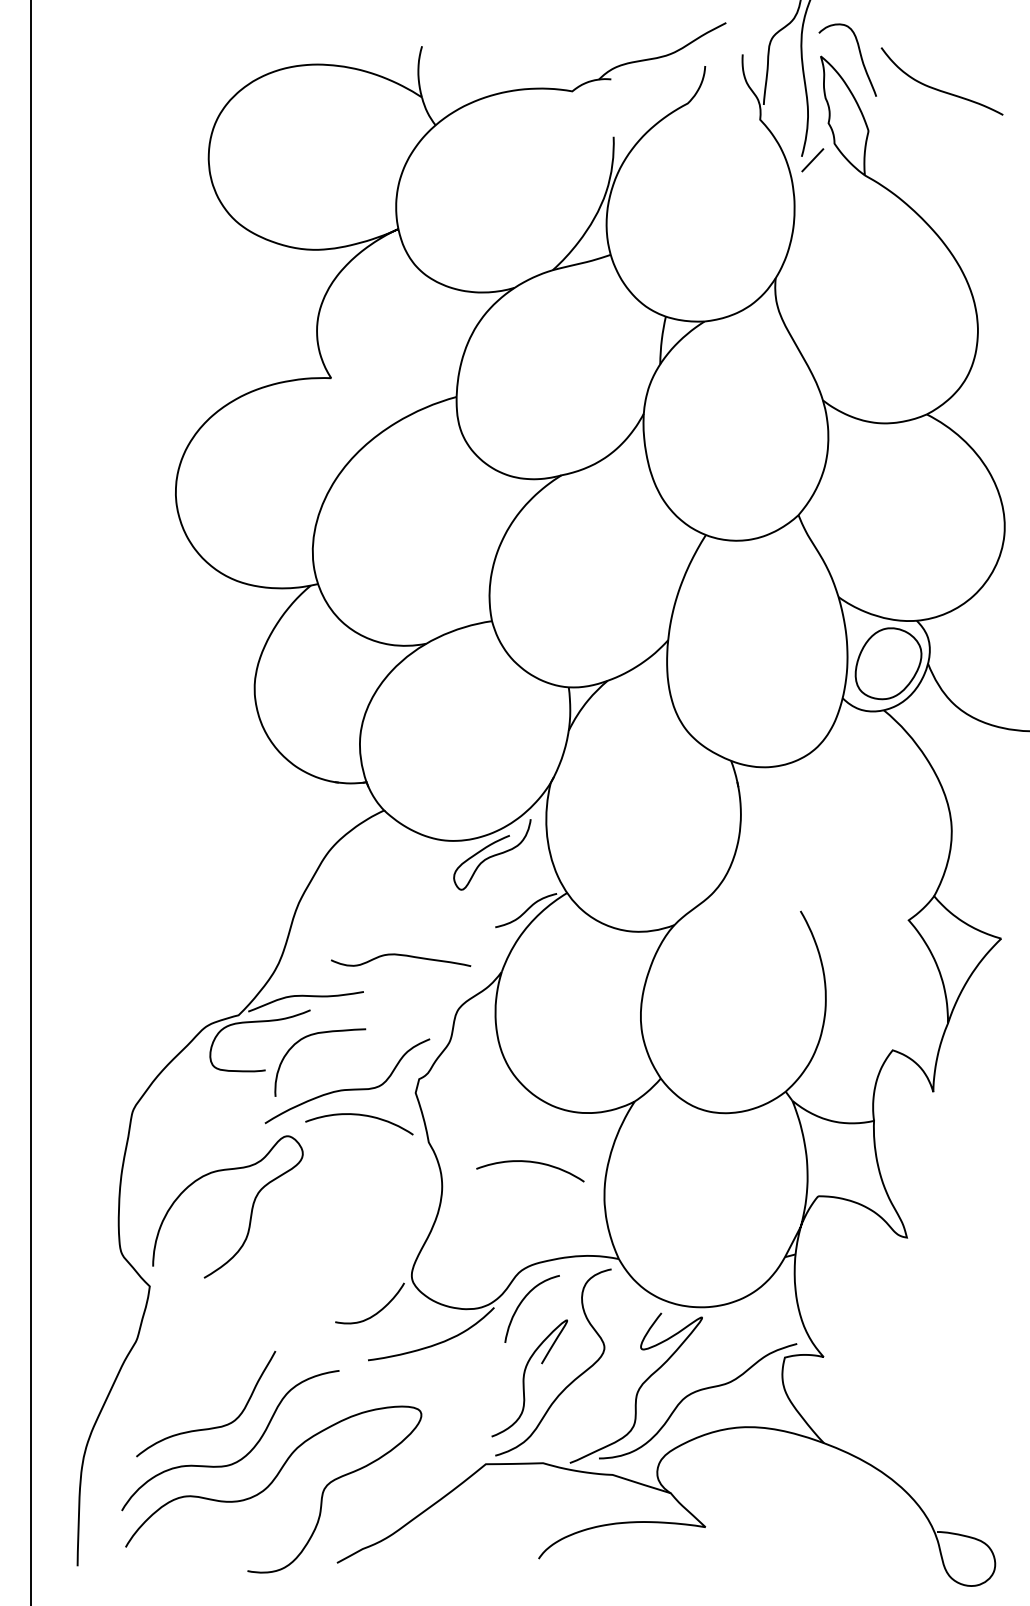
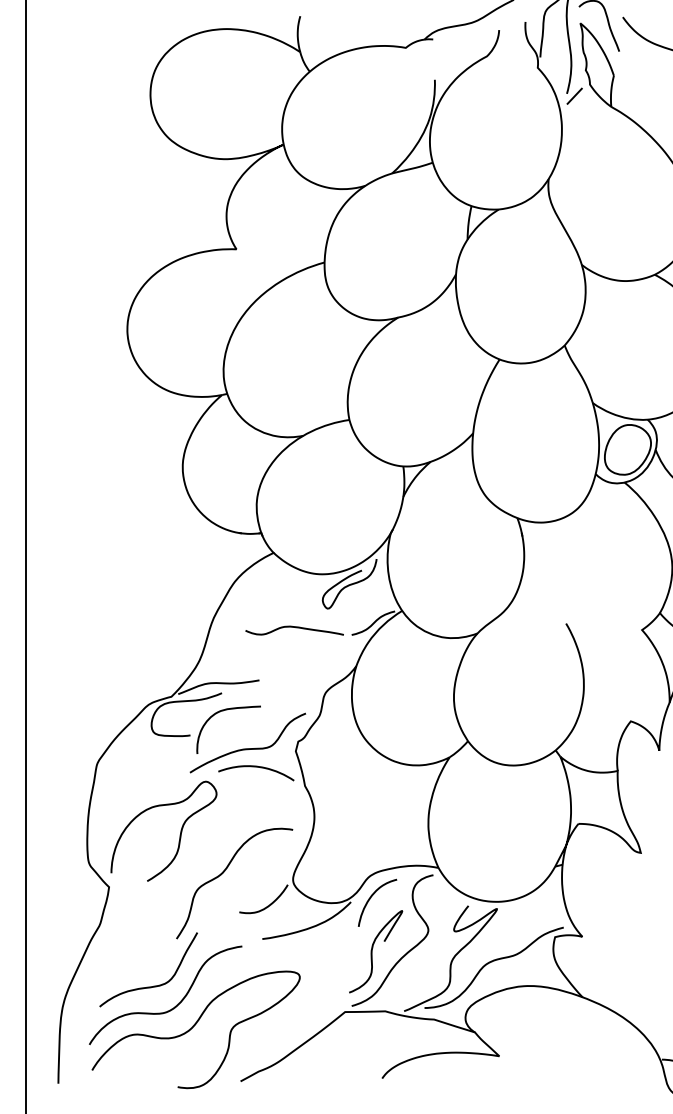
curve: (402, 956) -> (295, 628), moved
curve: (533, 1163) -> (378, 800), removed
curve: (313, 1265) -> (224, 872), added

